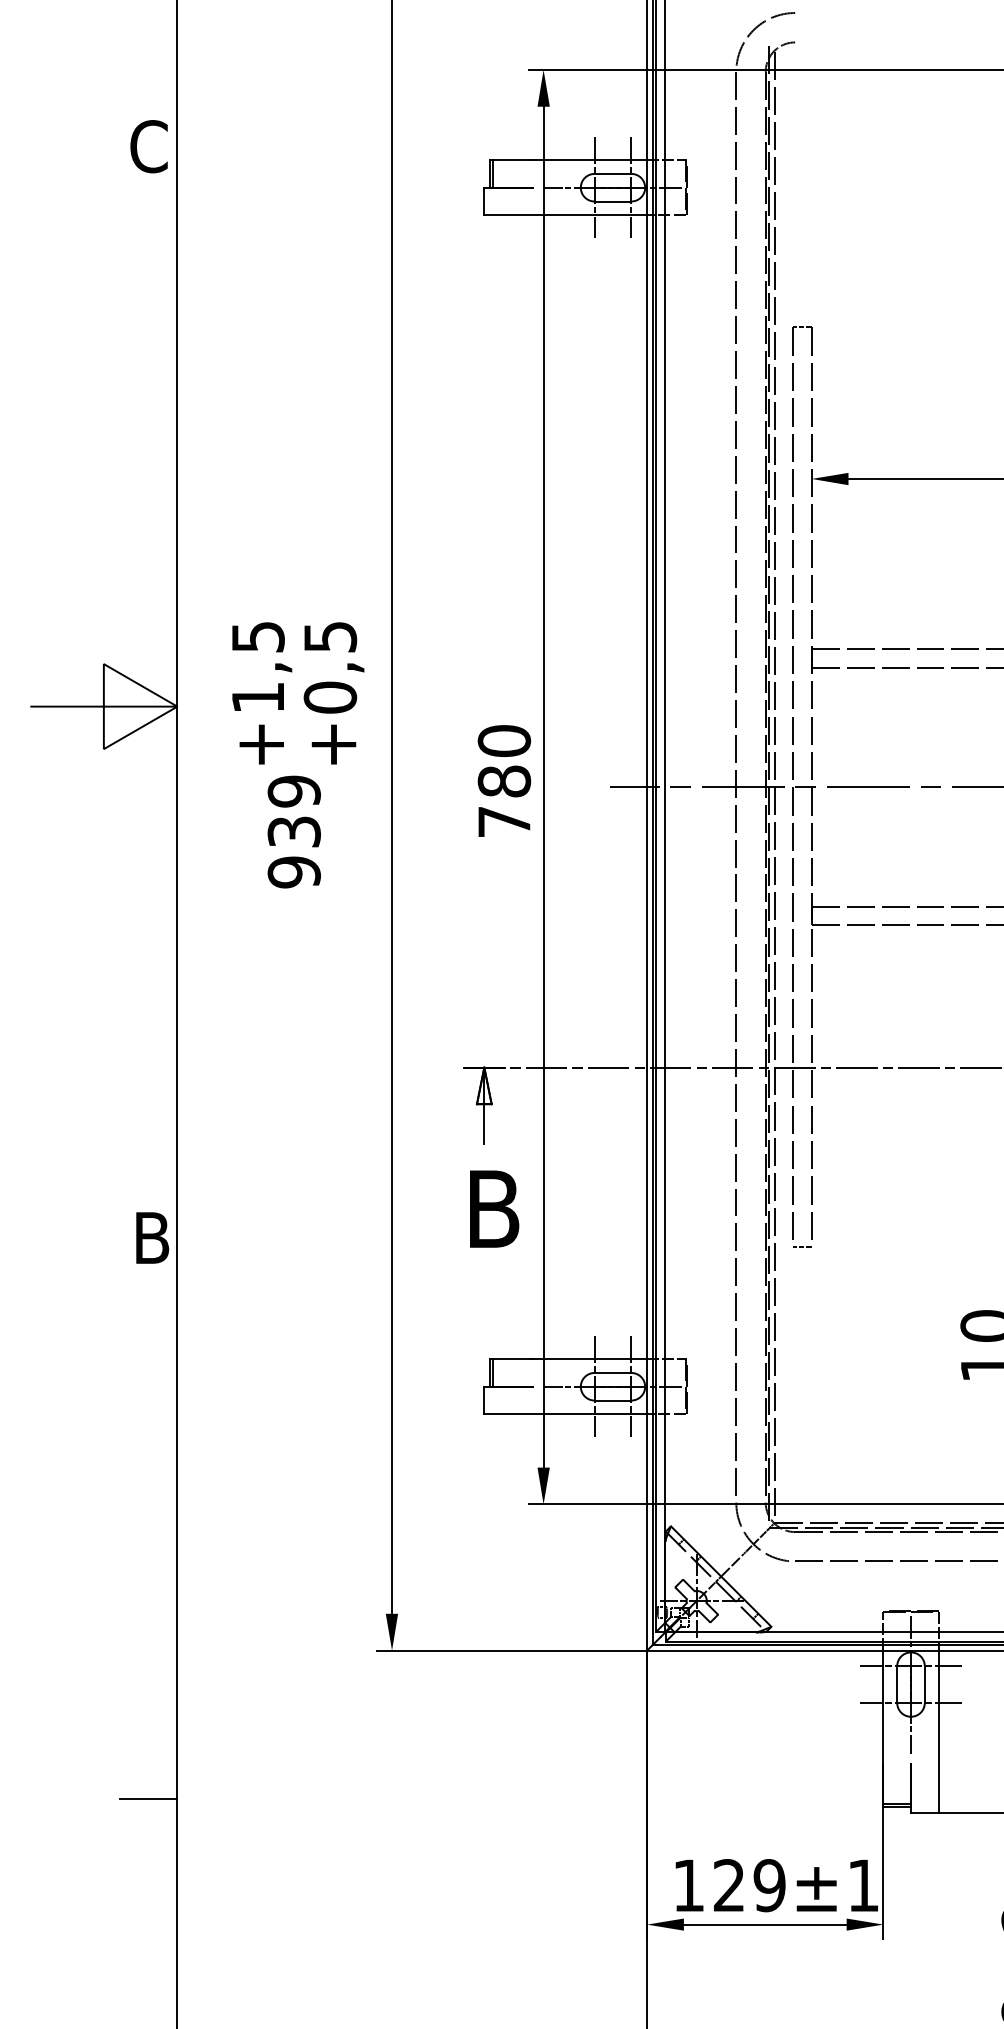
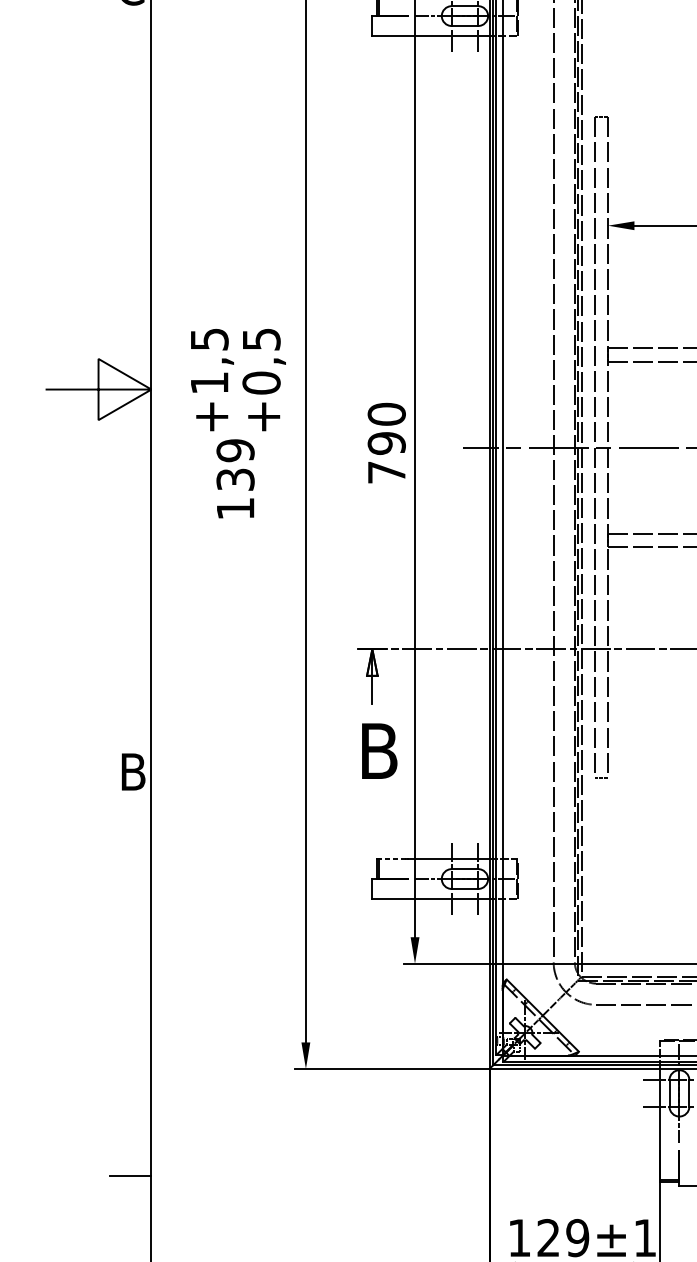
text: (504, 781) -> (386, 443), 780 -> 790
text: (293, 872) -> (235, 508), 939 -> 139
line: (511, 1359) -> (391, 859), solid -> dashed

